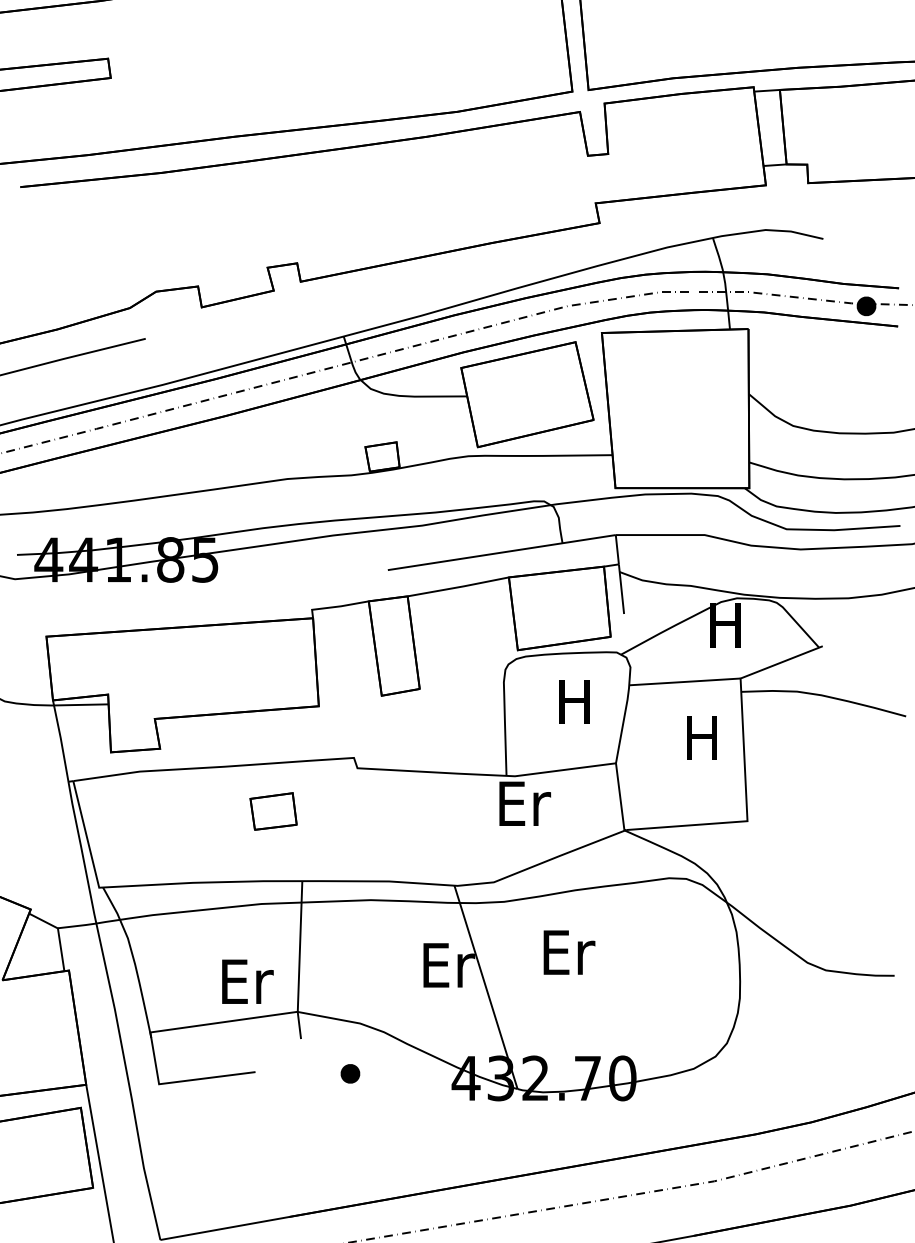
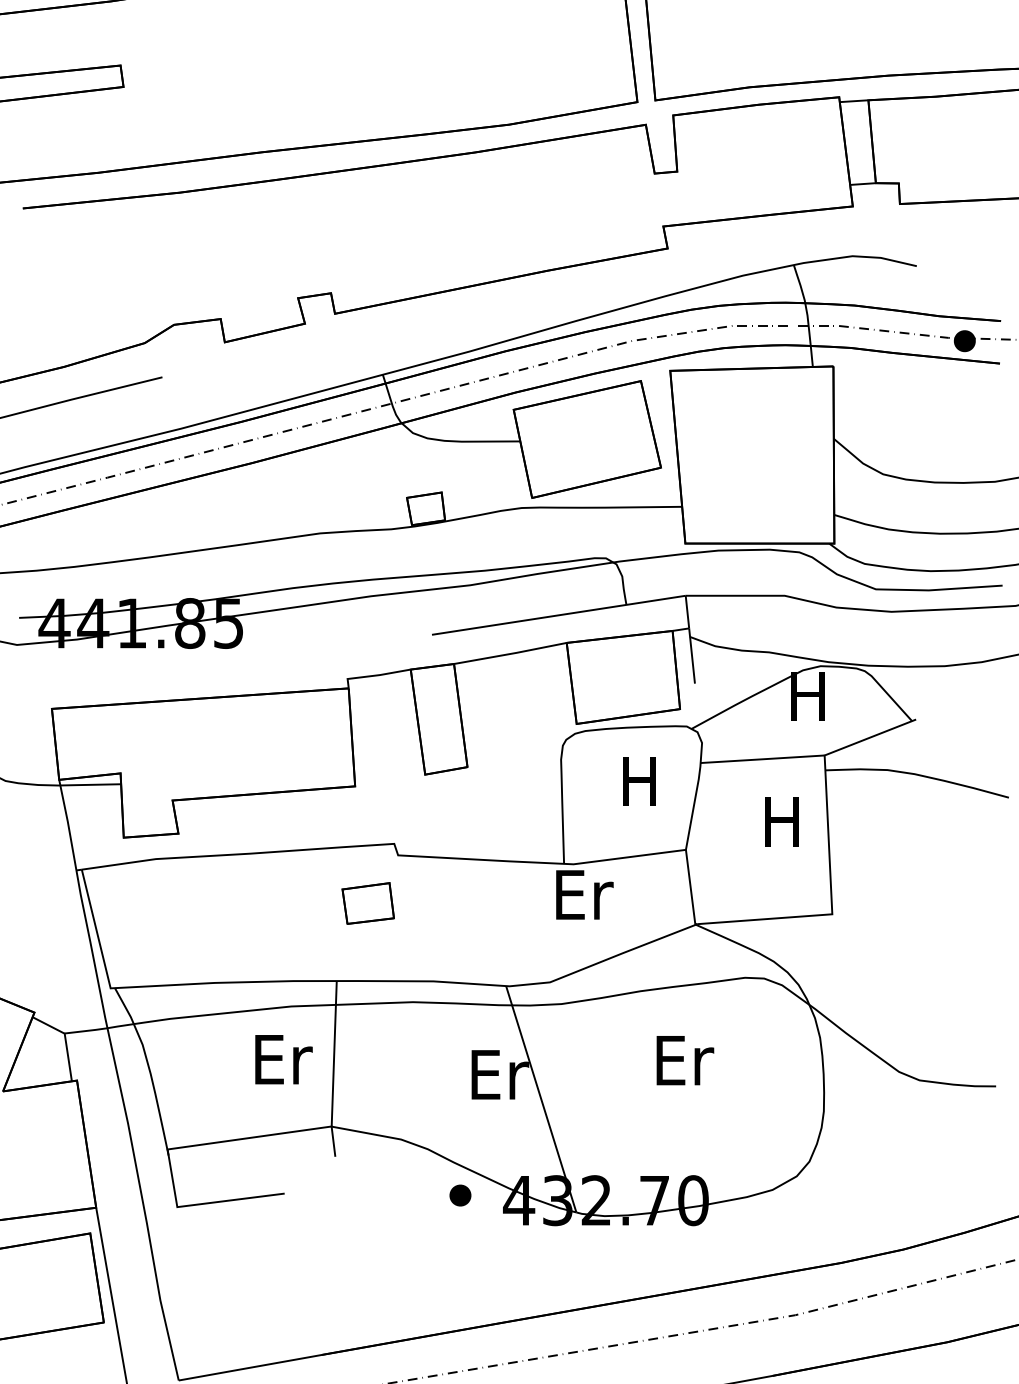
part: (273, 811) -> (368, 903), moved
text: (569, 952) -> (685, 1060), moved
text: (247, 981) -> (283, 1059), moved
part: (350, 1073) -> (460, 1195), moved

